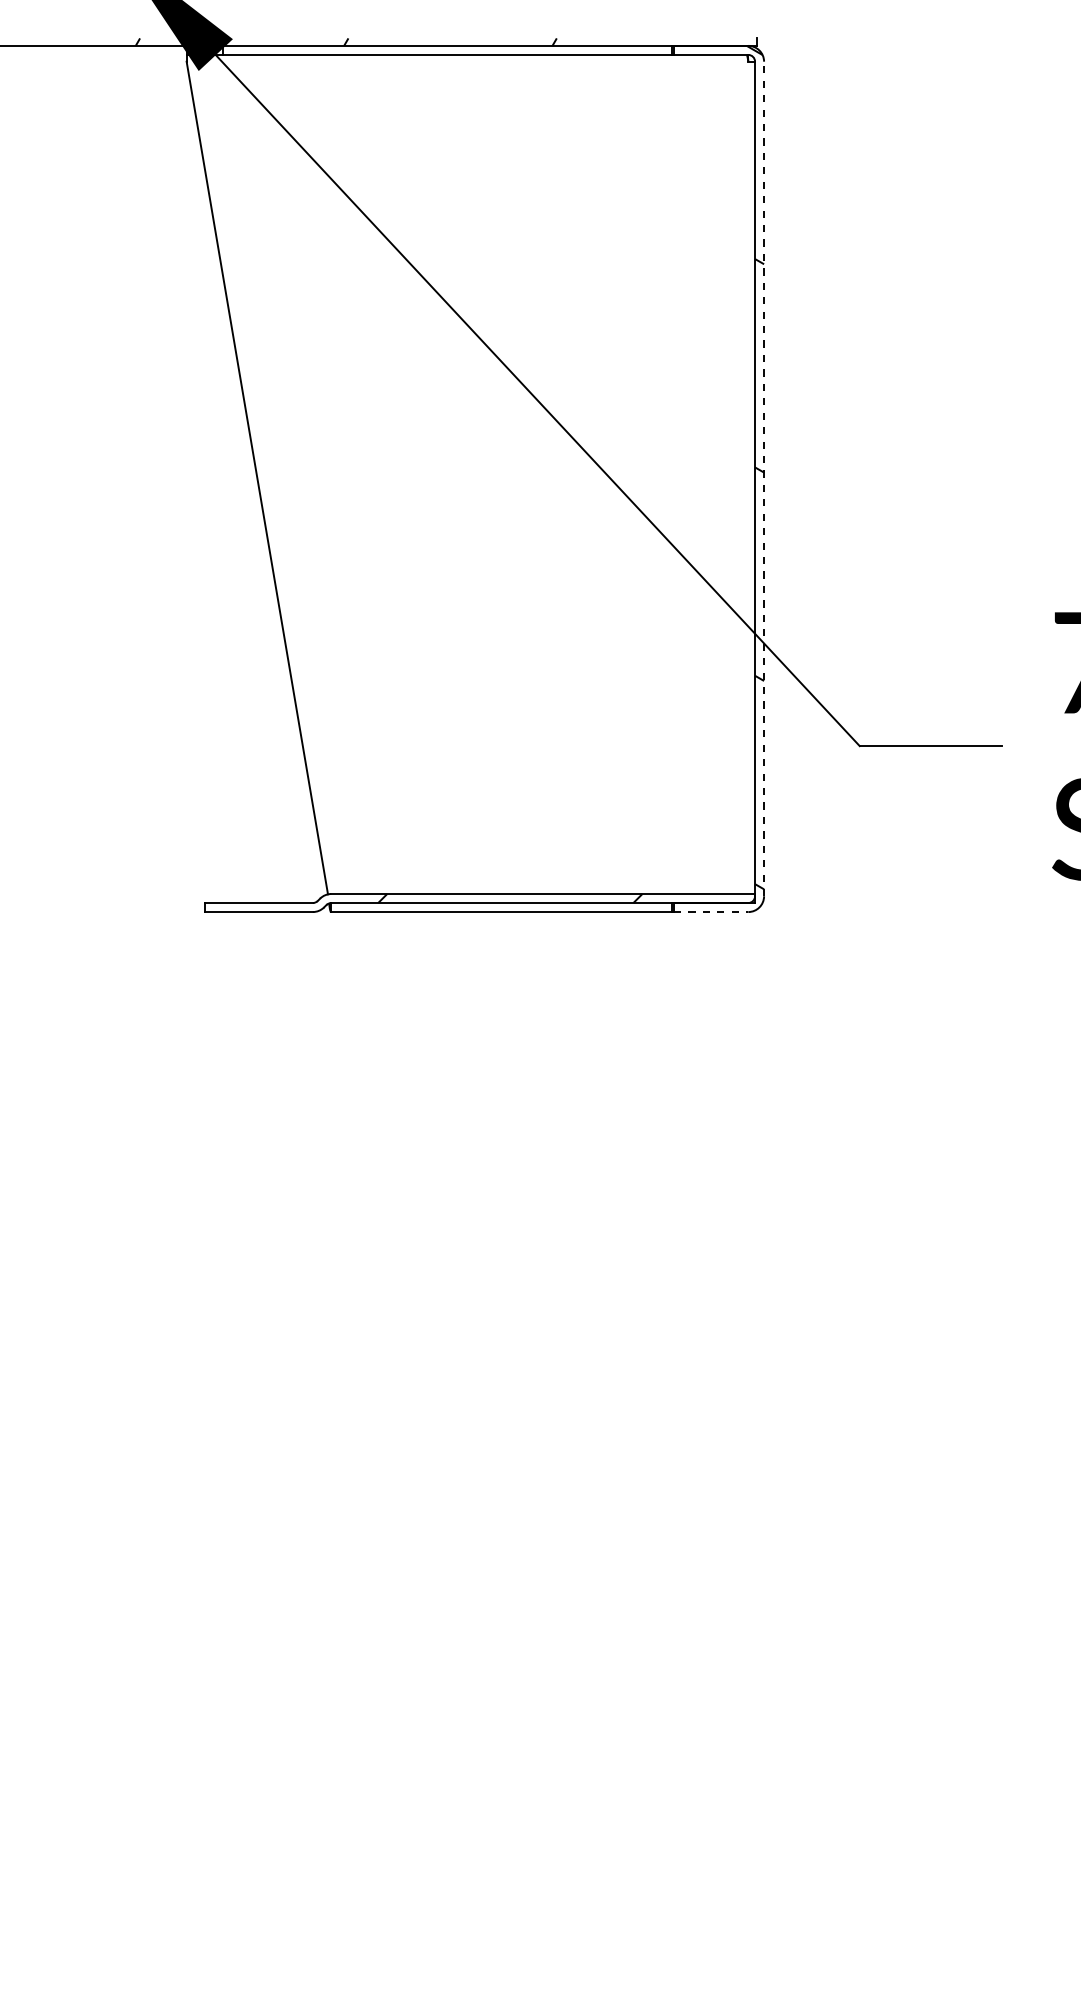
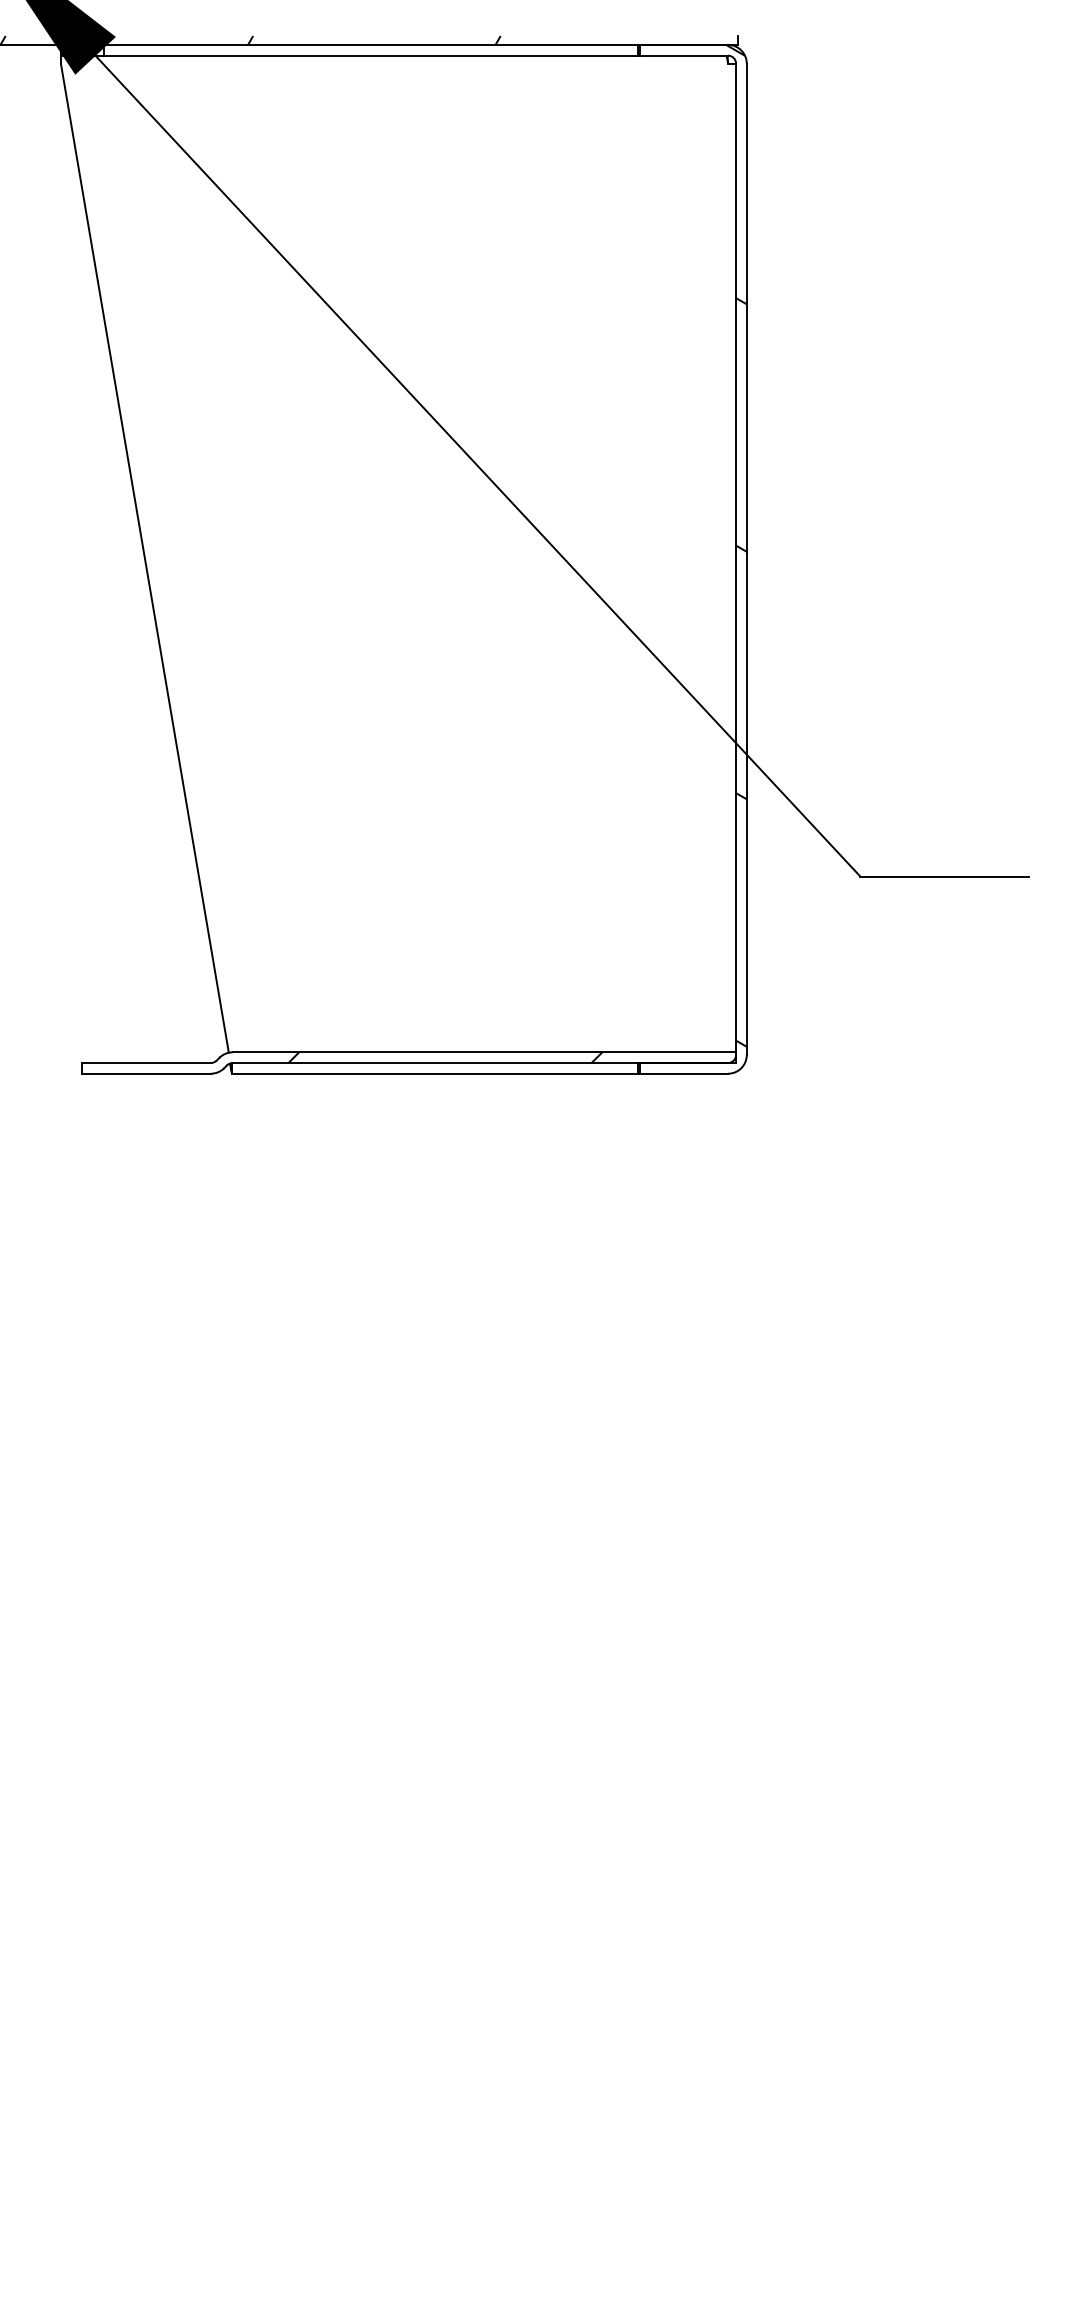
line: (764, 478) -> (747, 558), dashed -> solid
line: (711, 912) -> (684, 1074), dashed -> solid

